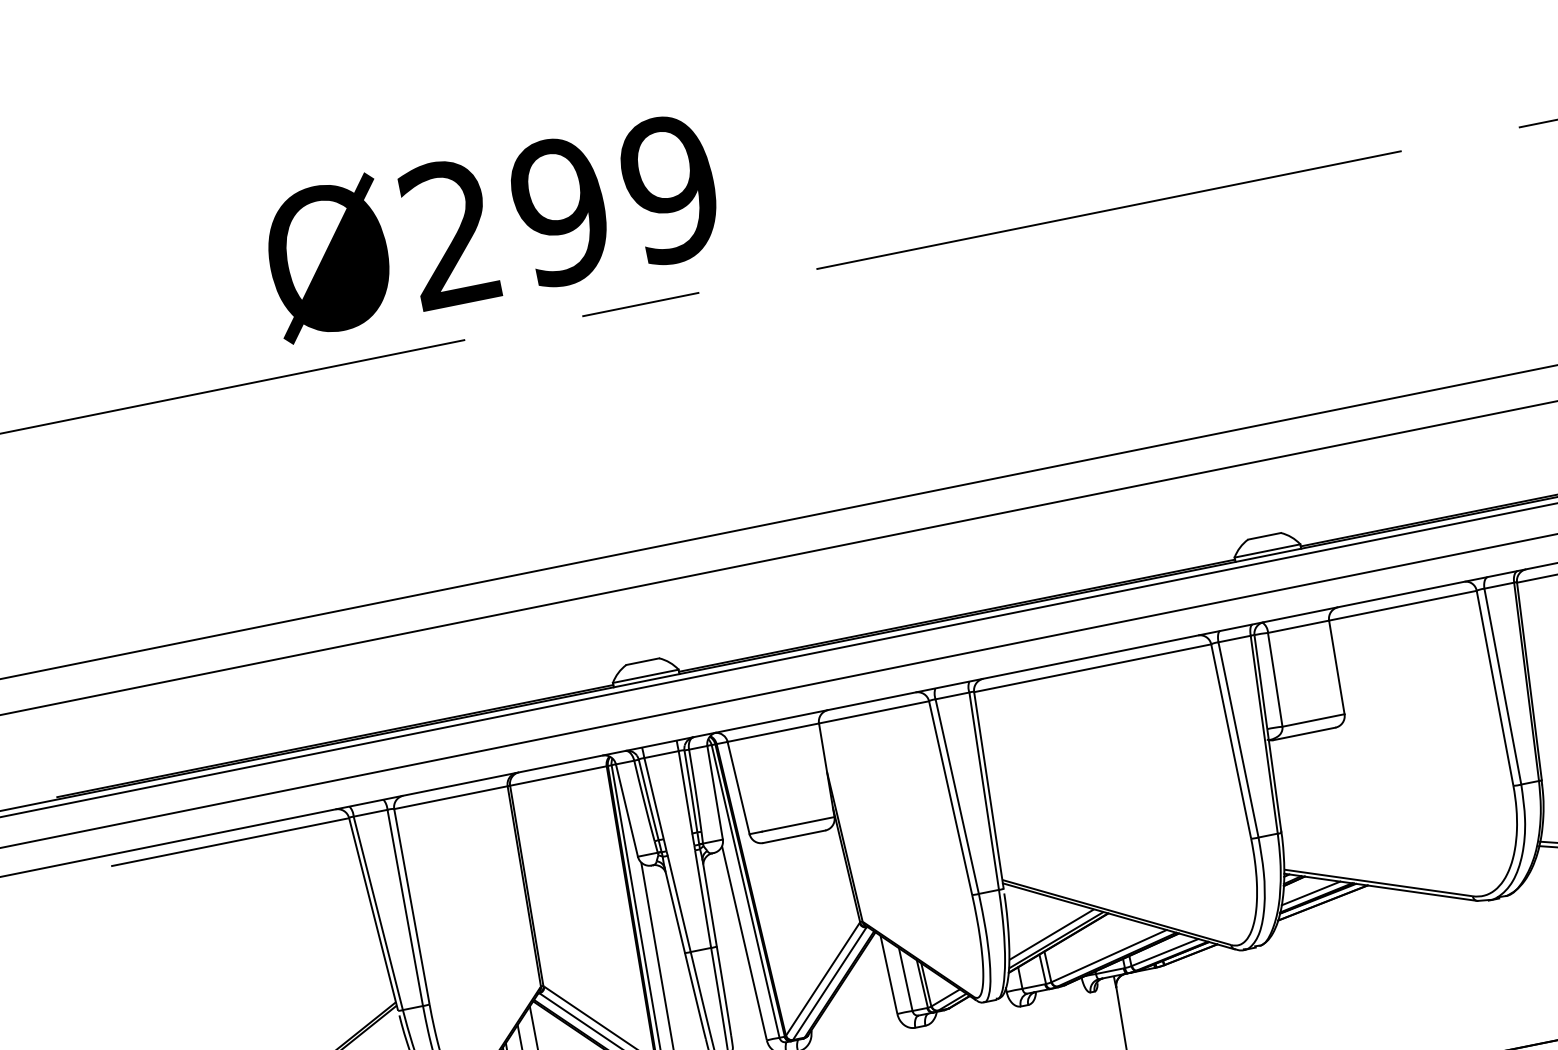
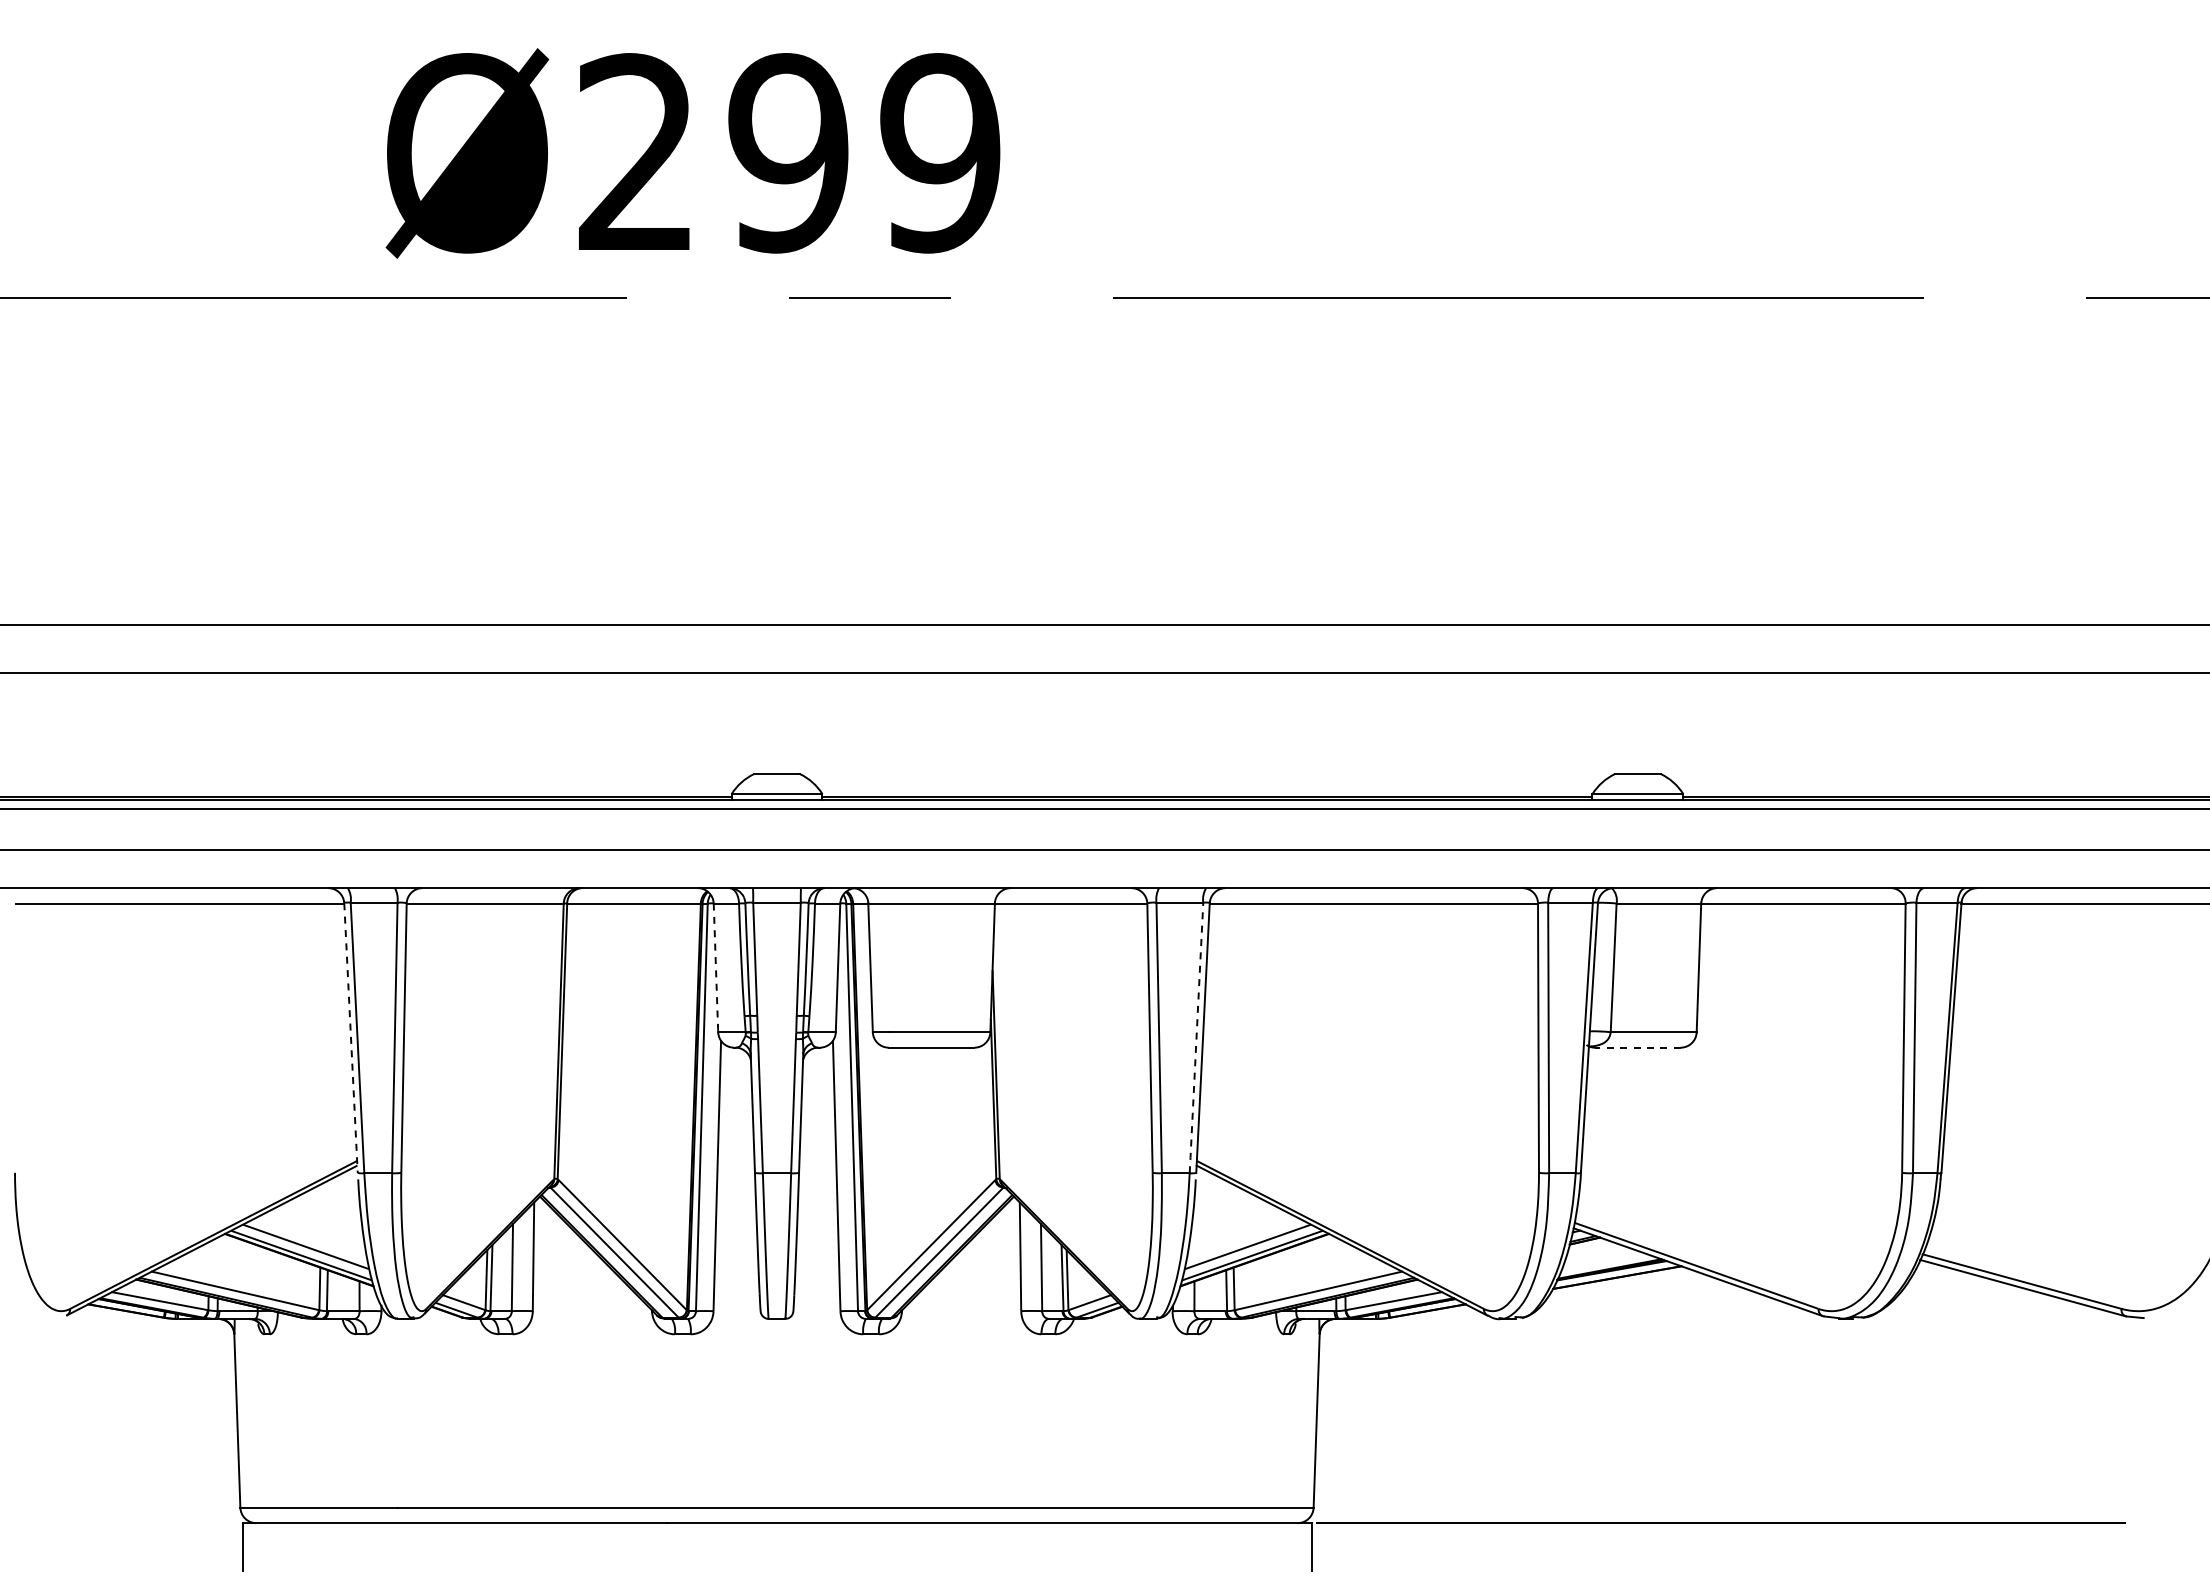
line: (1304, 733) -> (1637, 1047), solid -> dashed
line: (984, 792) -> (1196, 1039), solid -> dashed
line: (626, 811) -> (715, 968), solid -> dashed
line: (1310, 893) -> (1603, 1261), removed
line: (373, 914) -> (350, 1037), solid -> dashed

